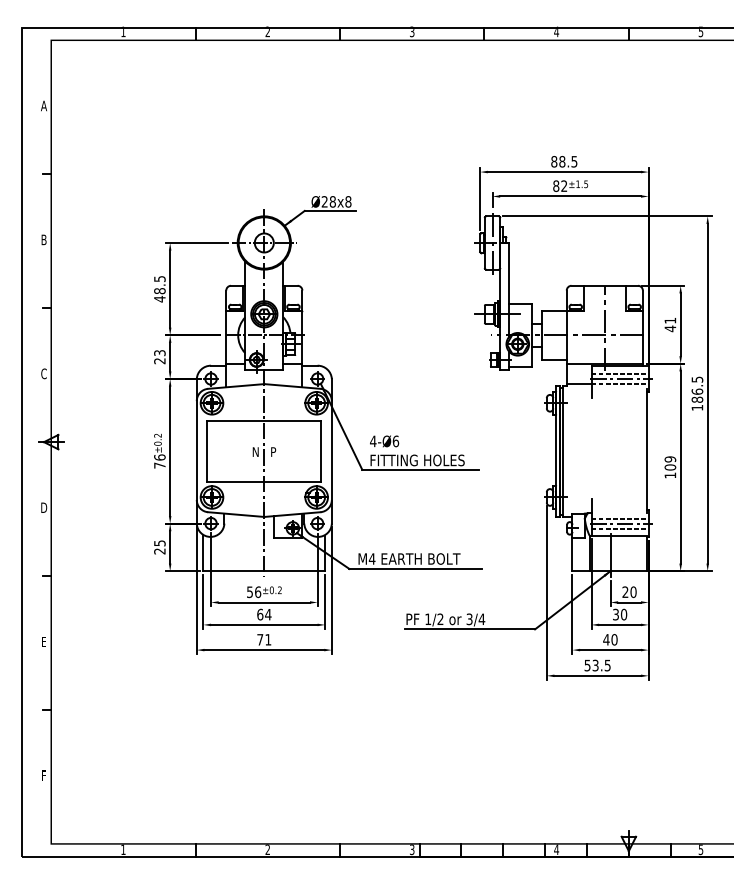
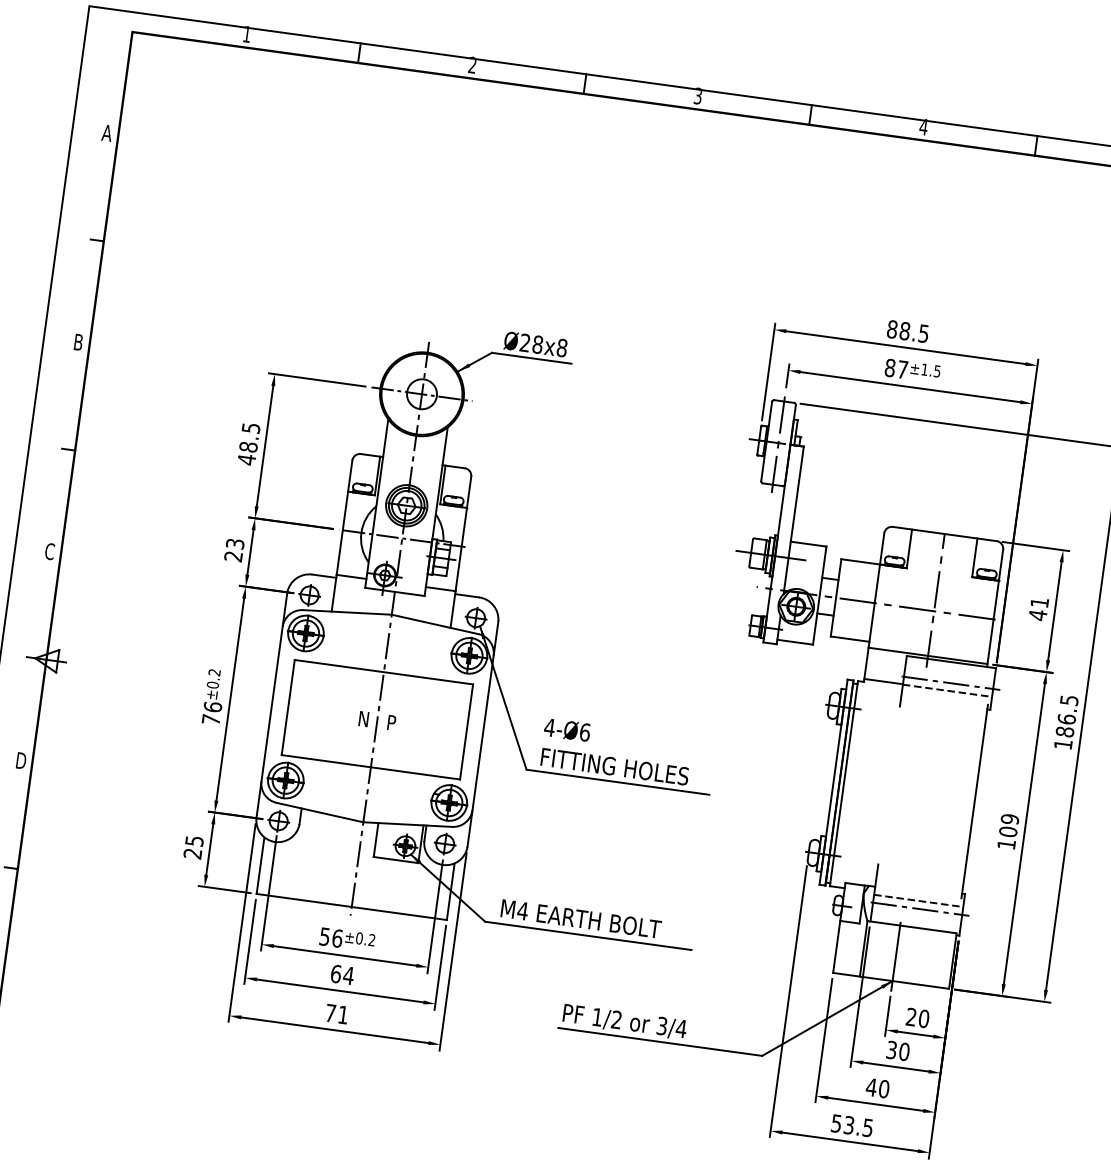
text: (564, 185) -> (903, 368), 82 -> 87
line: (619, 373) -> (948, 674), removed
line: (619, 528) -> (915, 916), removed

